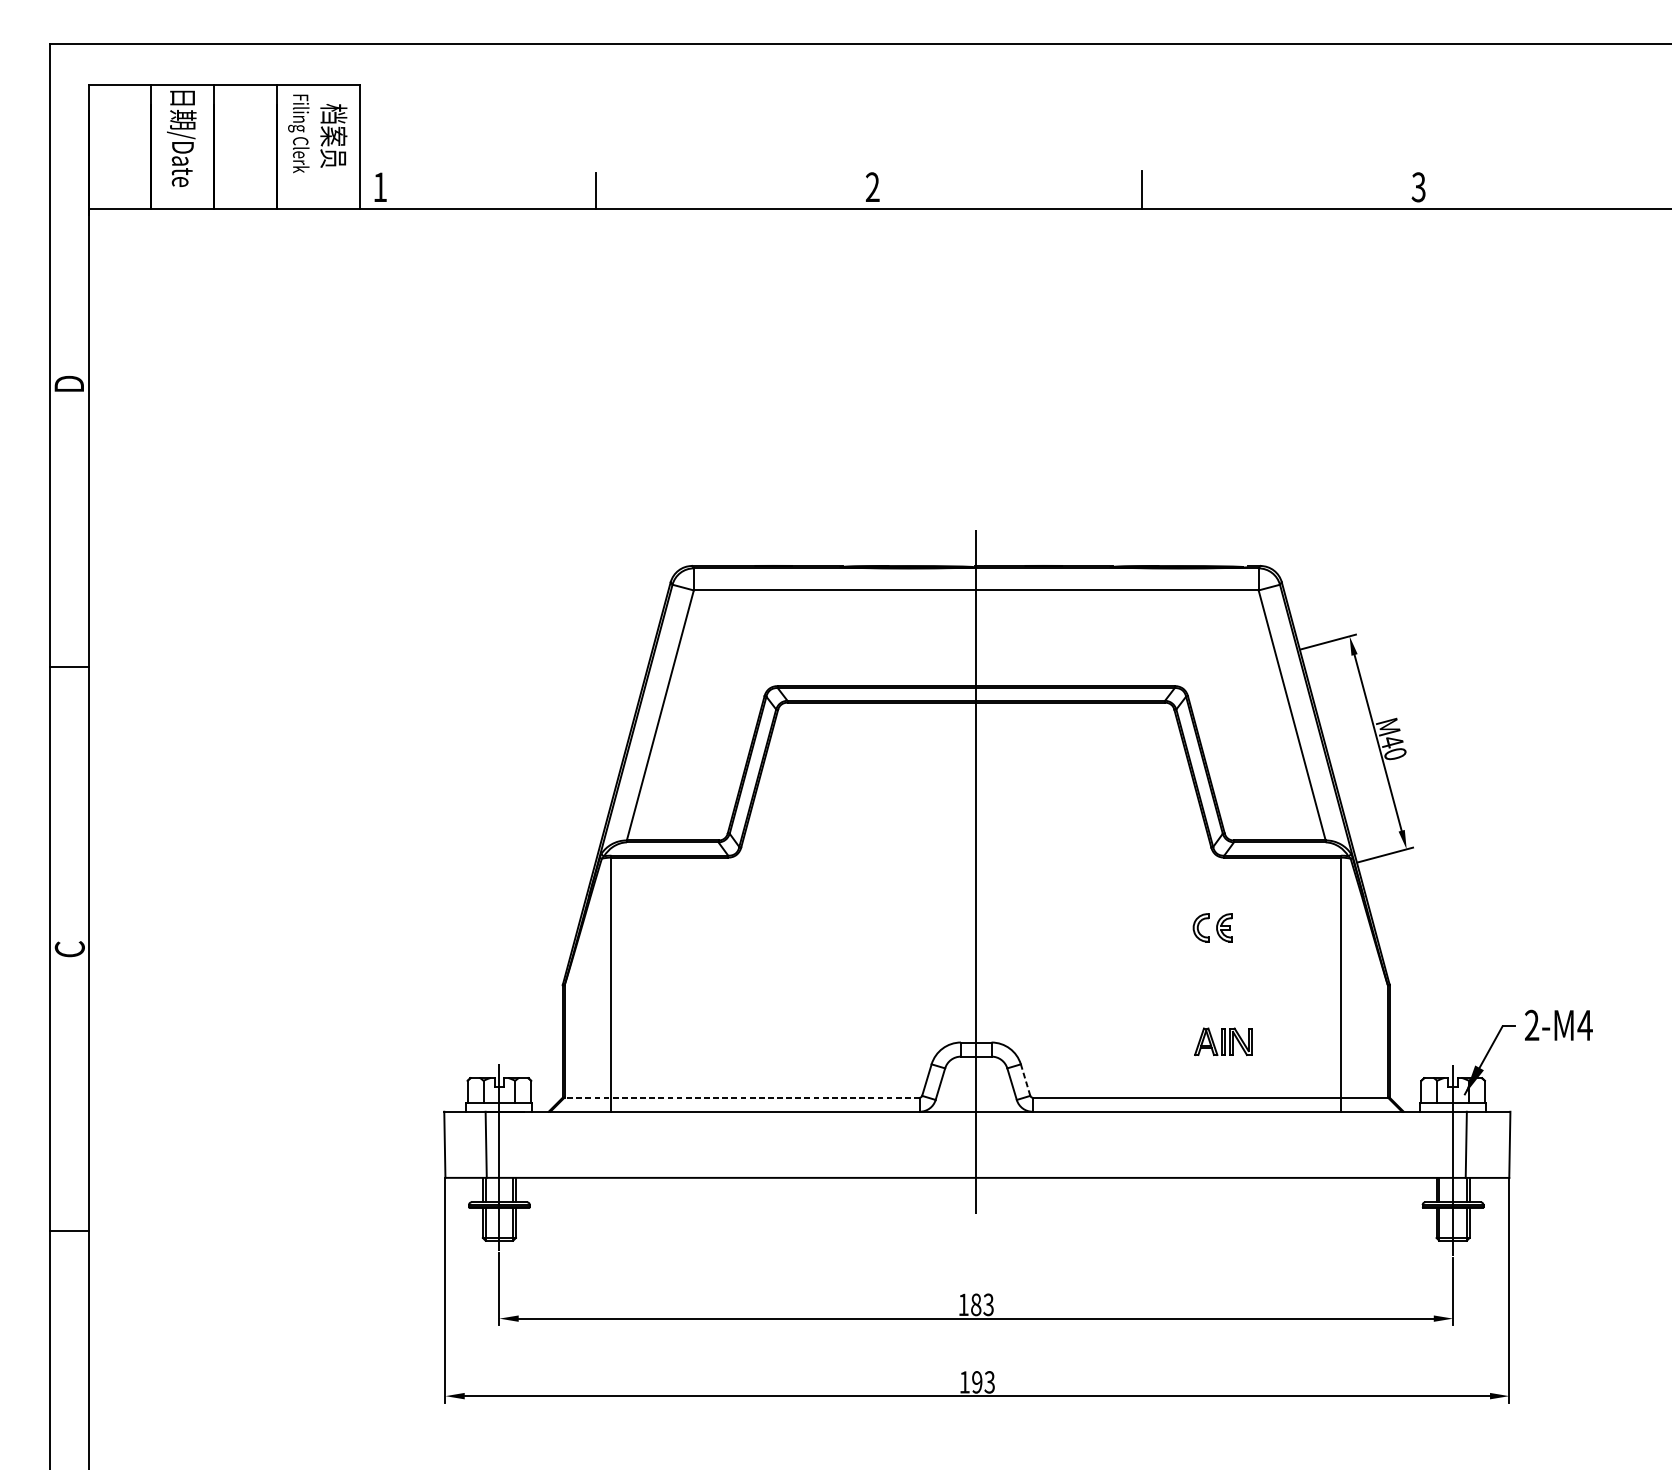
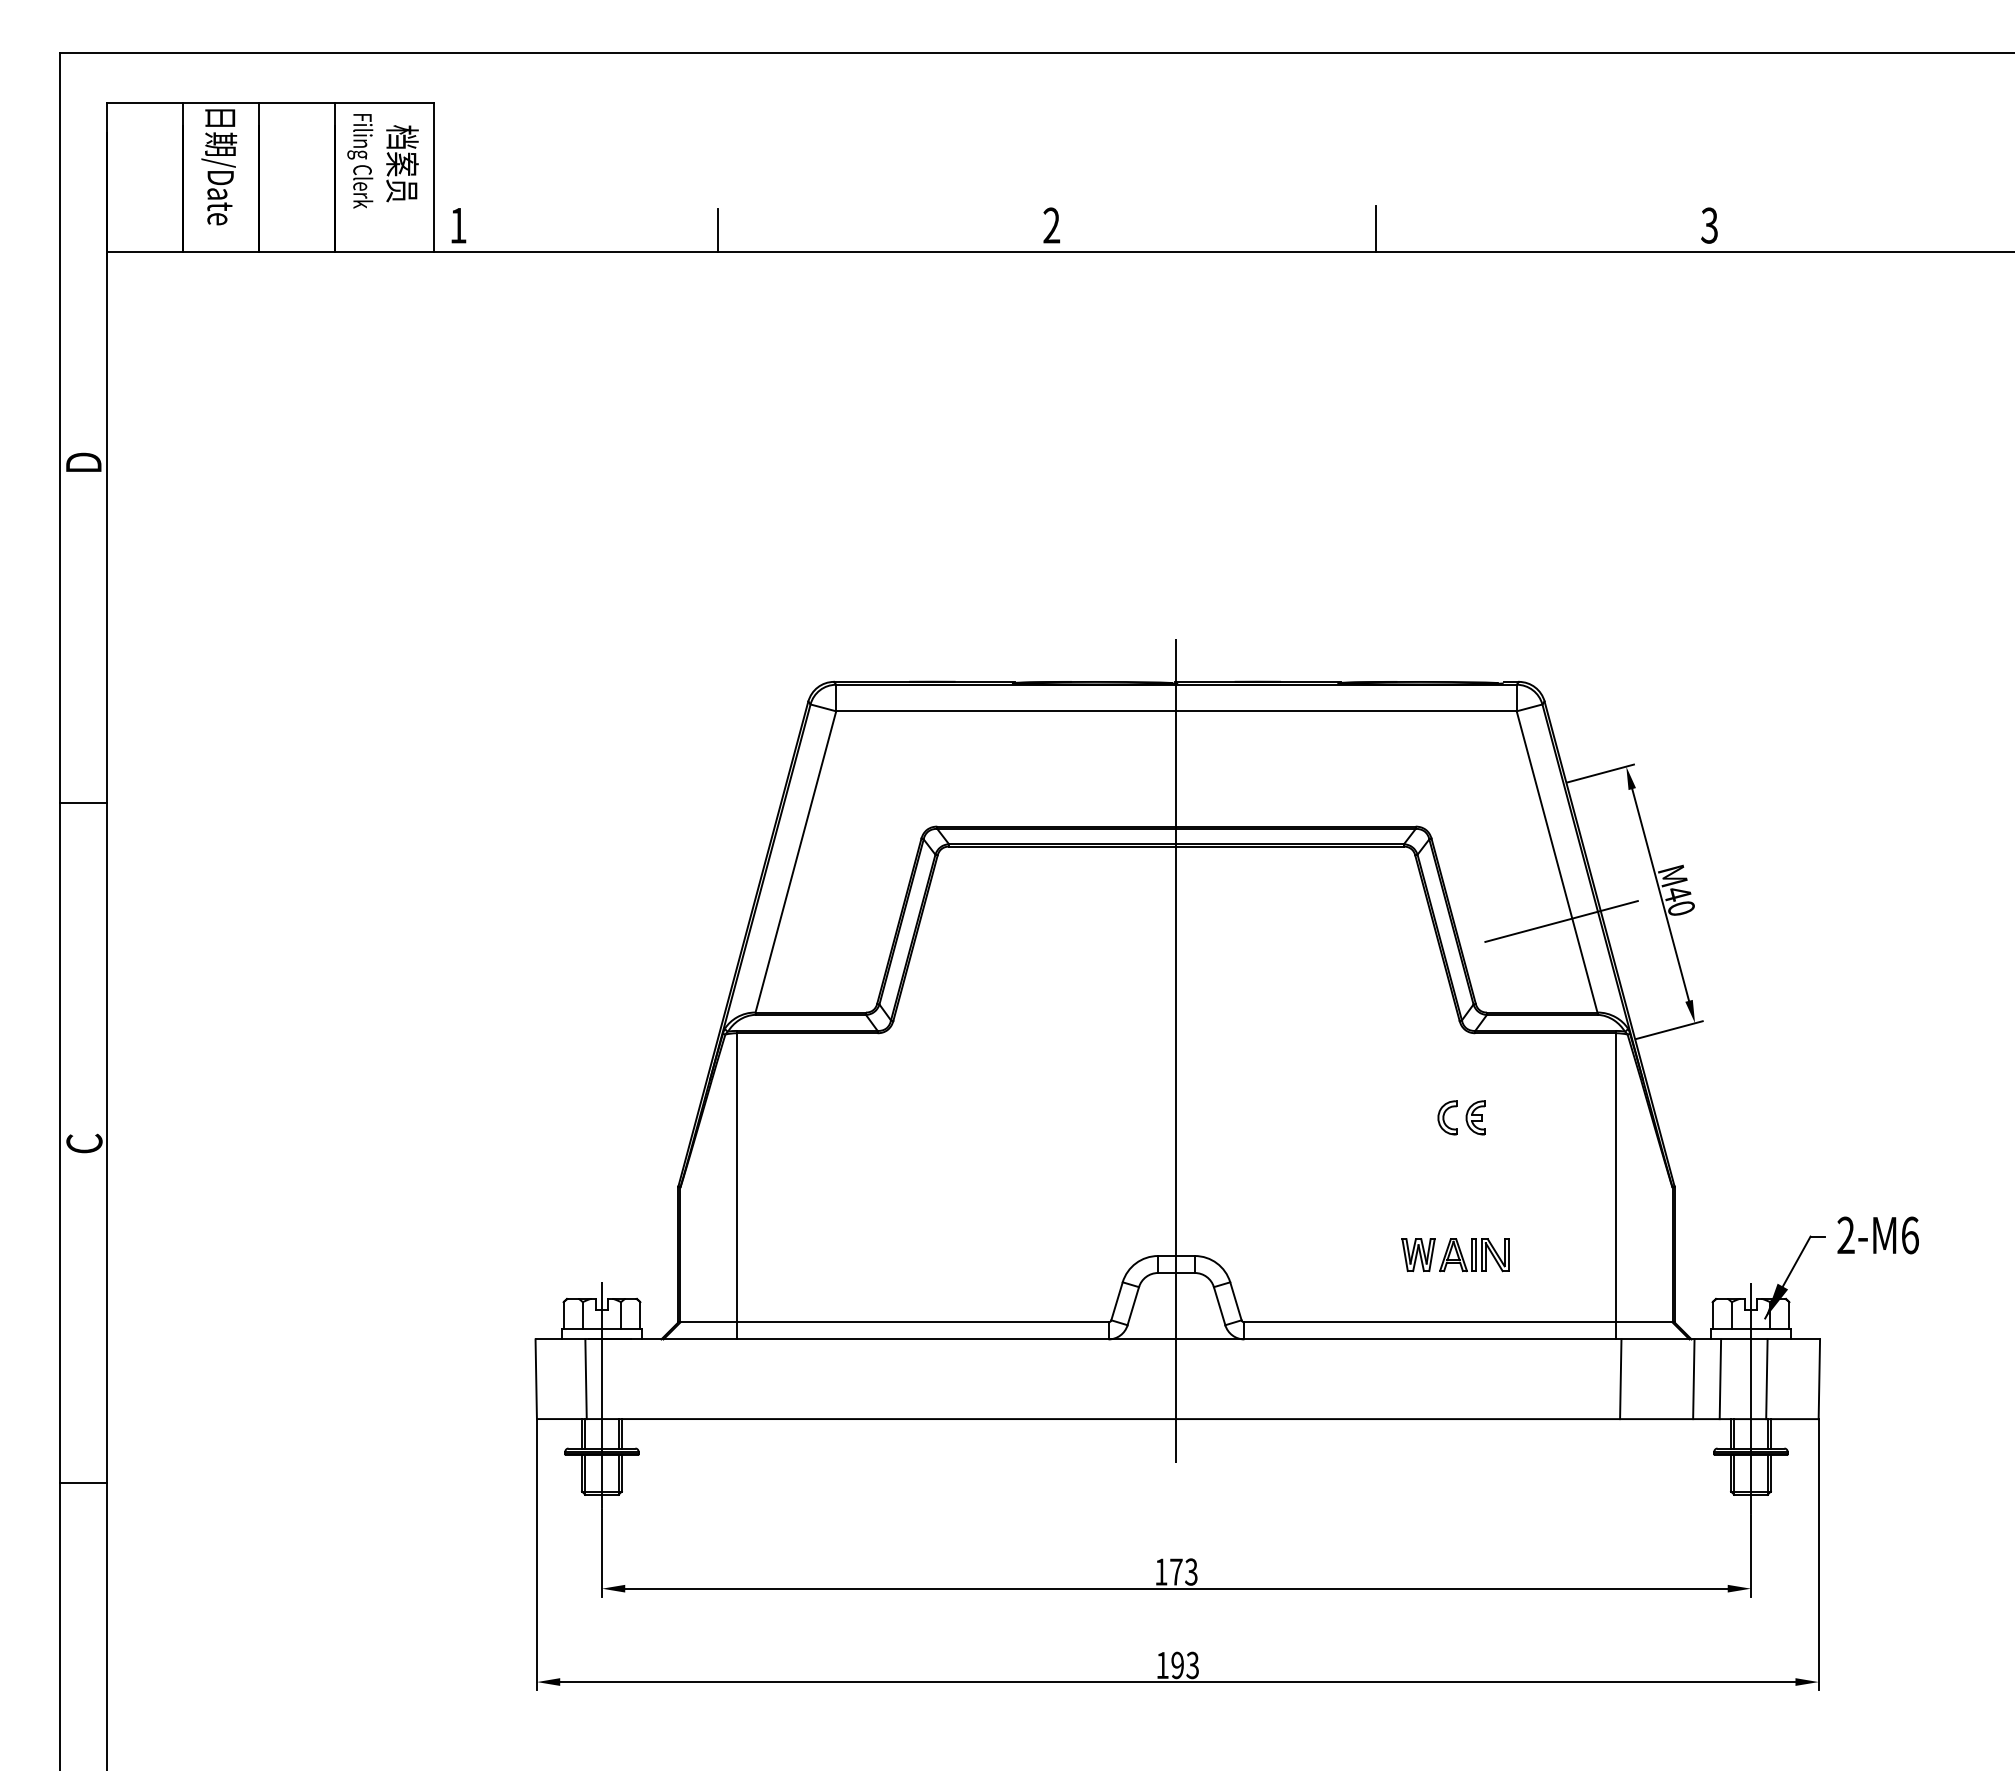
line: (1295, 764) -> (1561, 921), added
text: (1584, 1025) -> (1909, 1235), 2-M4 -> 2-M6
part: (1177, 1042) -> (1418, 1255), added
line: (1025, 1080) -> (1235, 1301), dashed -> solid
line: (740, 1097) -> (892, 1322), dashed -> solid
line: (1344, 1145) -> (1620, 1379), added
line: (1405, 1145) -> (1693, 1379), added
line: (1427, 1145) -> (1720, 1379), added
text: (976, 1304) -> (1176, 1571), 183 -> 173

